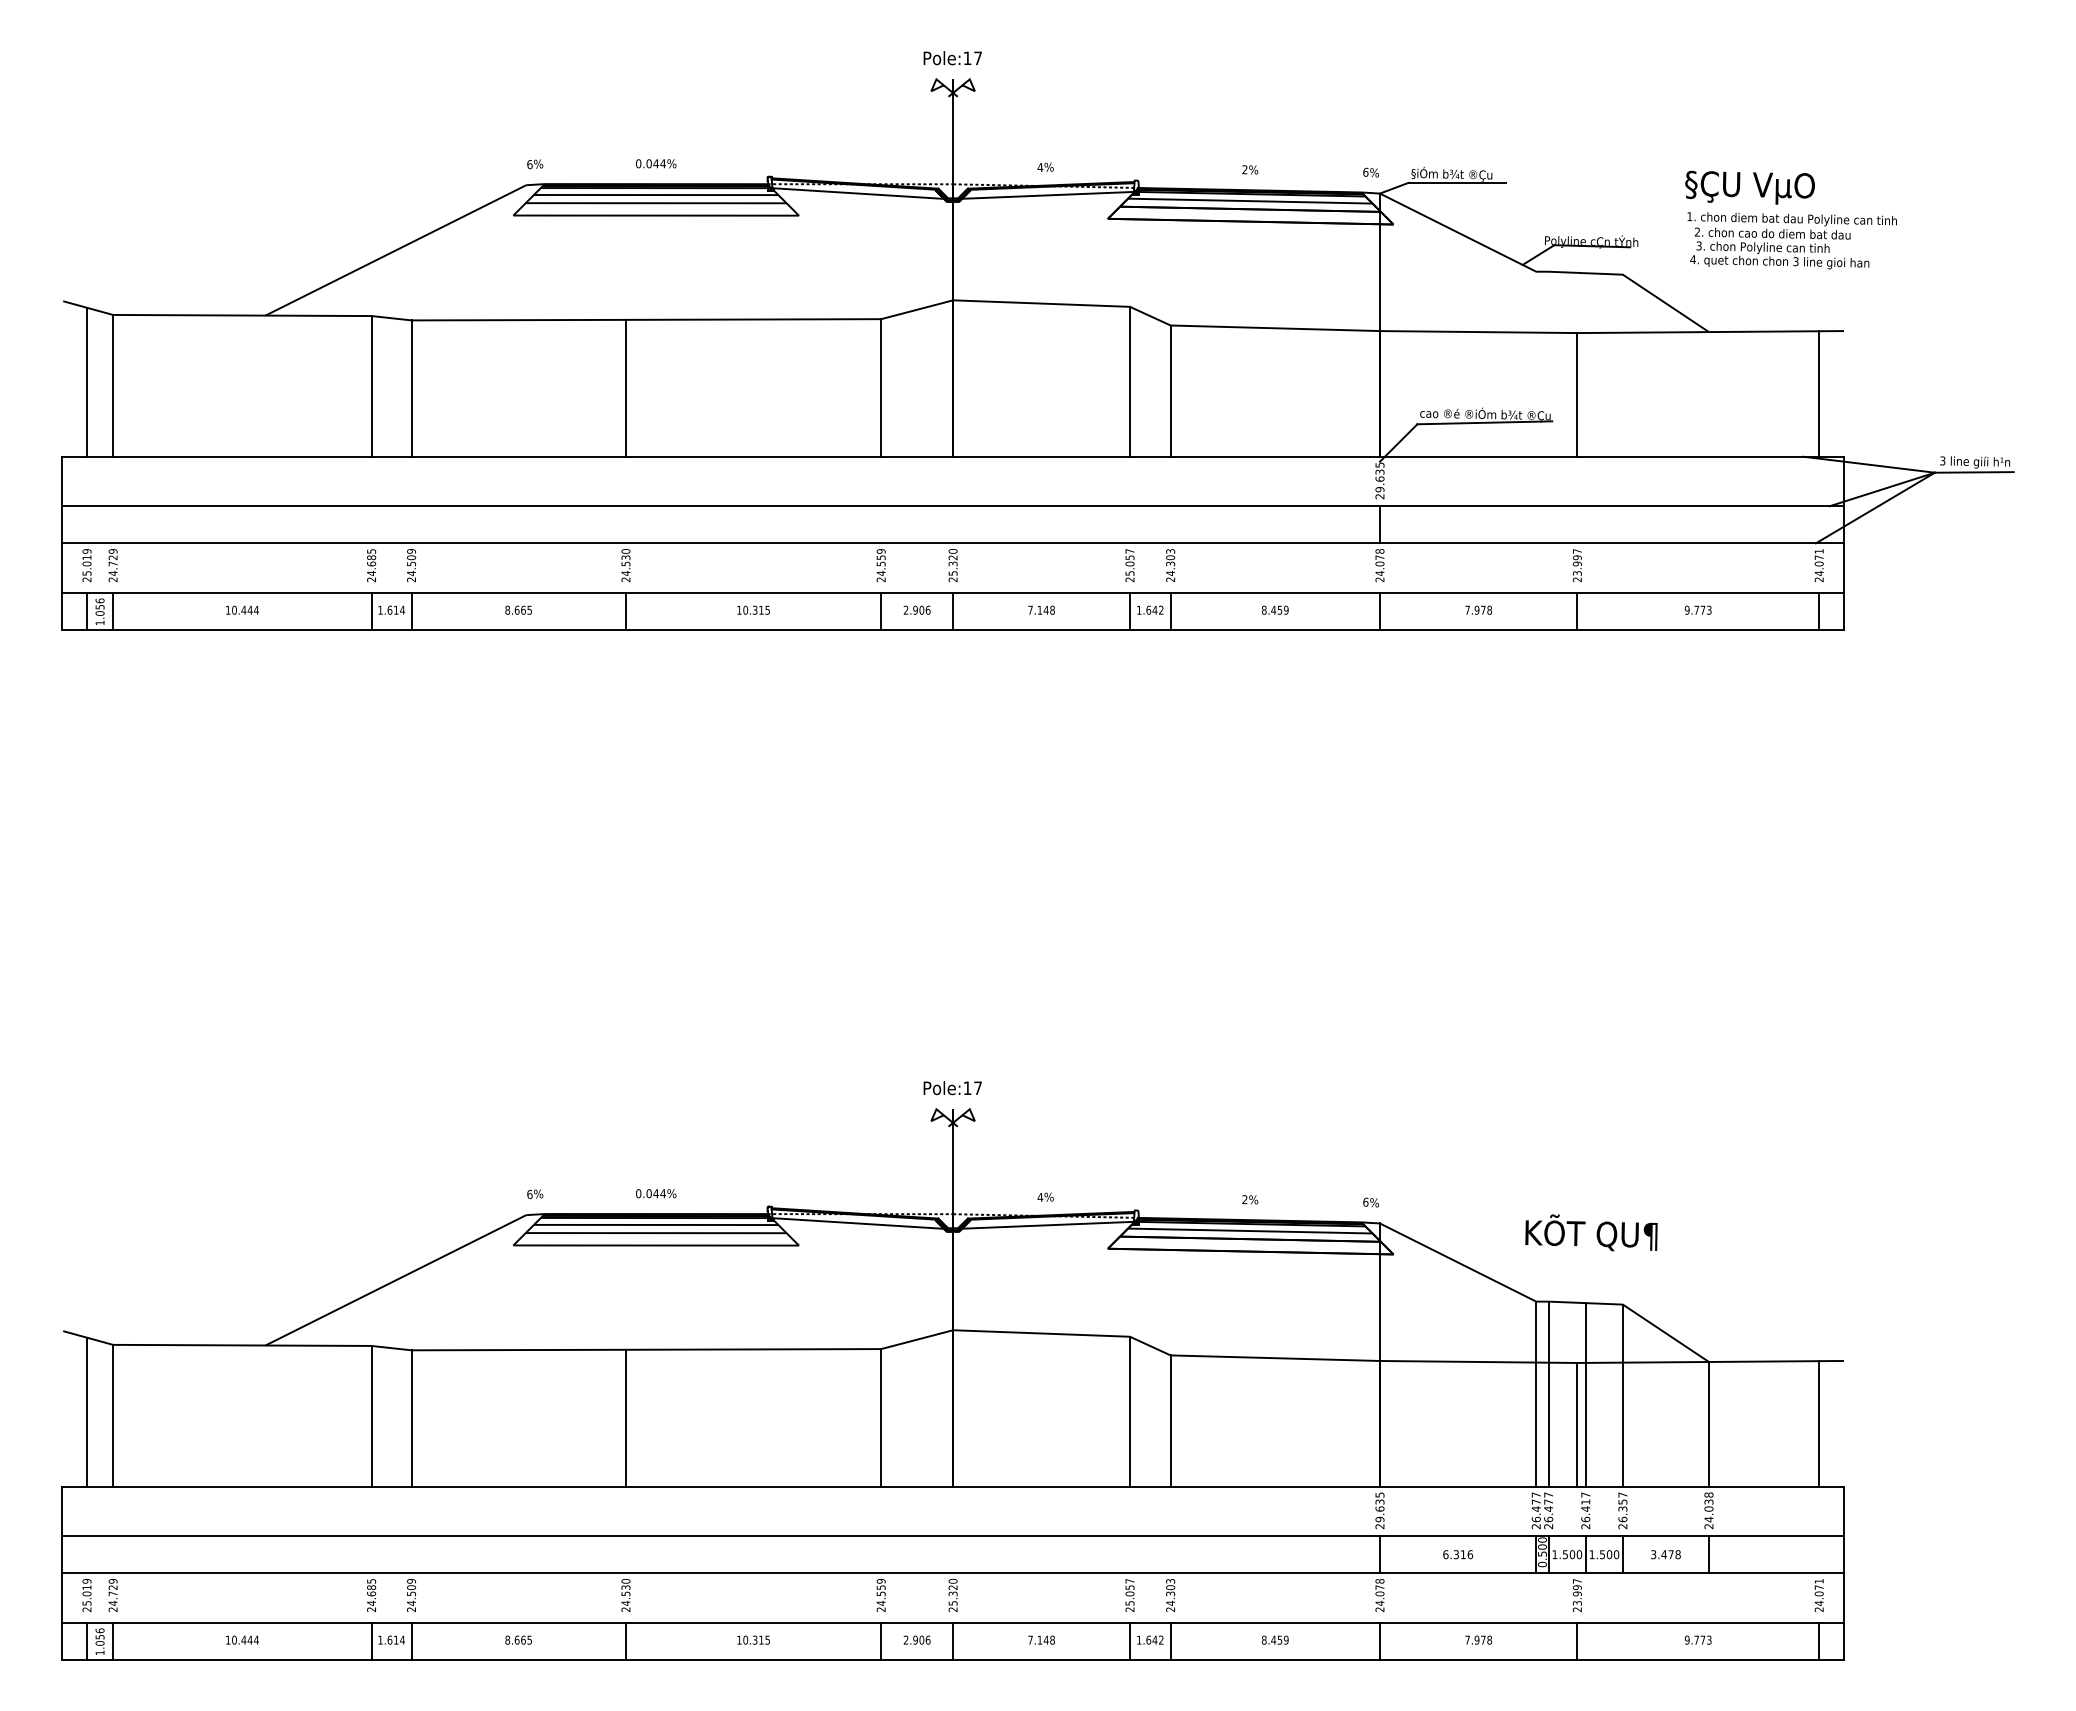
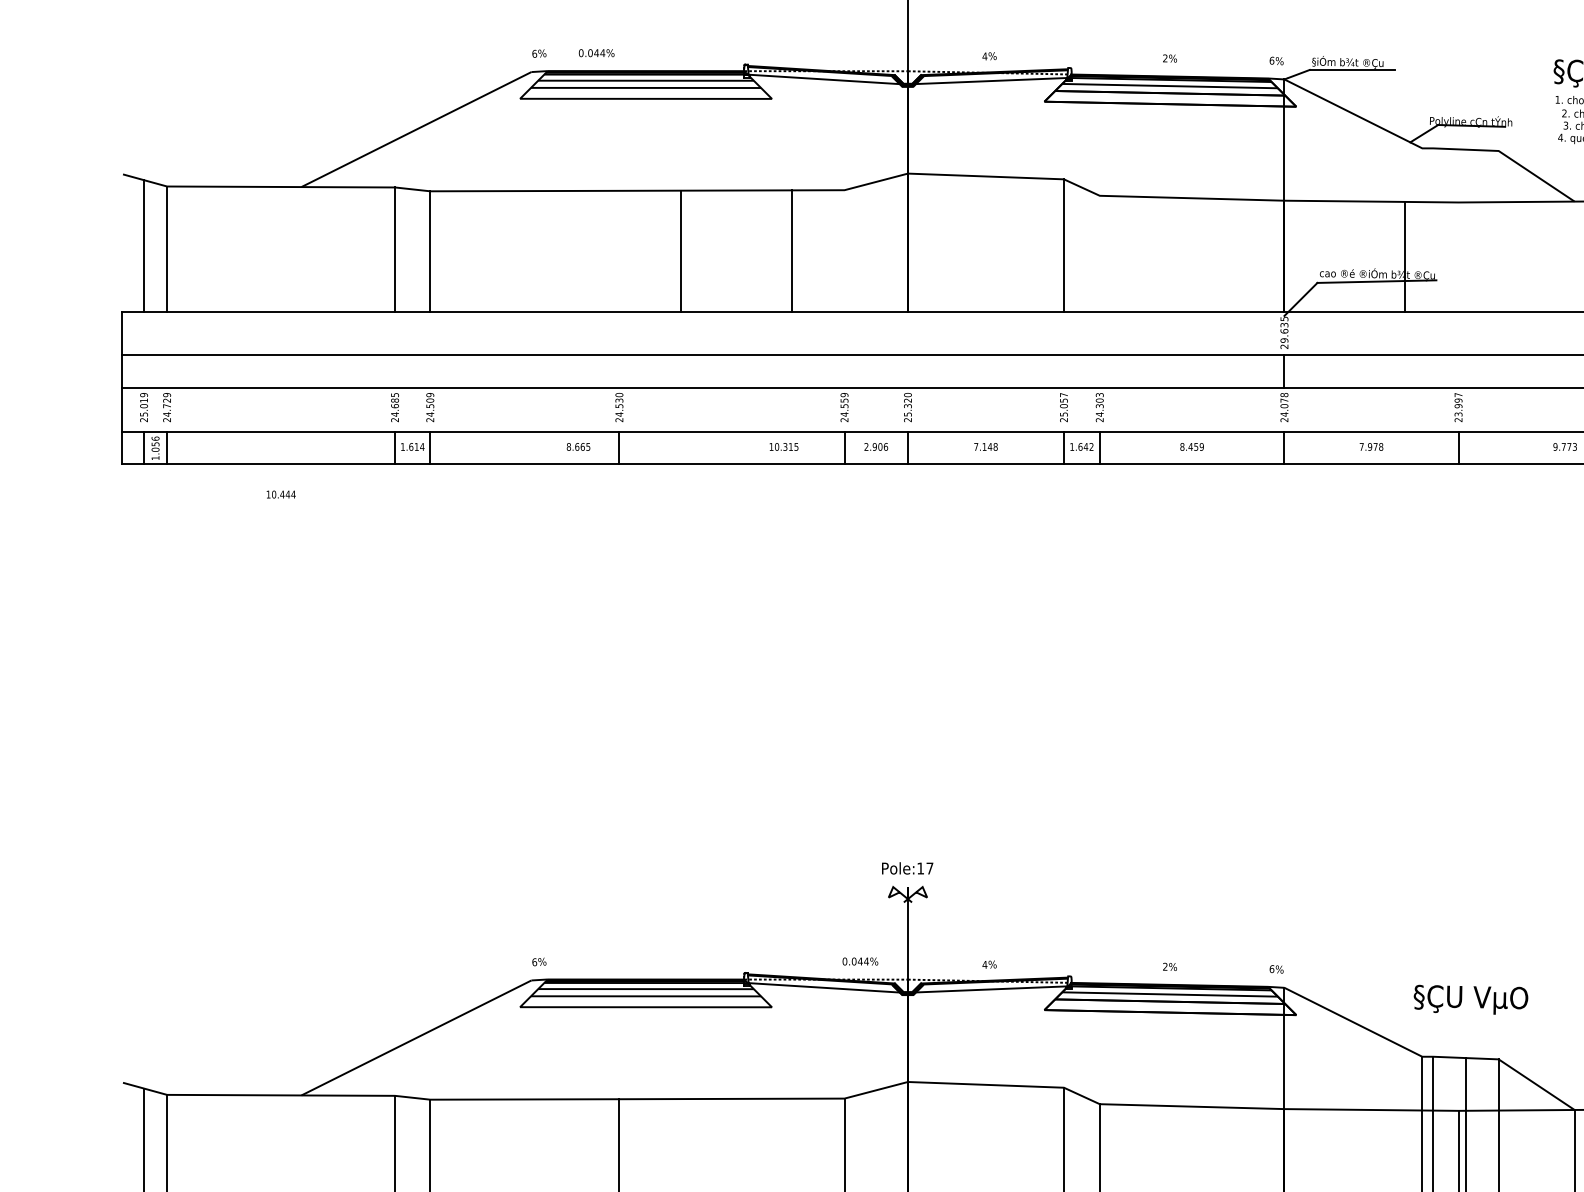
text: (656, 163) -> (596, 52), moved
line: (625, 387) -> (680, 250), moved
line: (881, 387) -> (791, 250), moved
line: (1170, 390) -> (1099, 253), removed
line: (1577, 394) -> (1404, 256), moved
text: (242, 609) -> (281, 493), moved
text: (518, 609) -> (578, 446), moved
text: (753, 609) -> (783, 446), moved
text: (656, 1193) -> (860, 961), moved
text: (1591, 1233) -> (1471, 996), KÕT QU¶ -> §ÇU VµO

